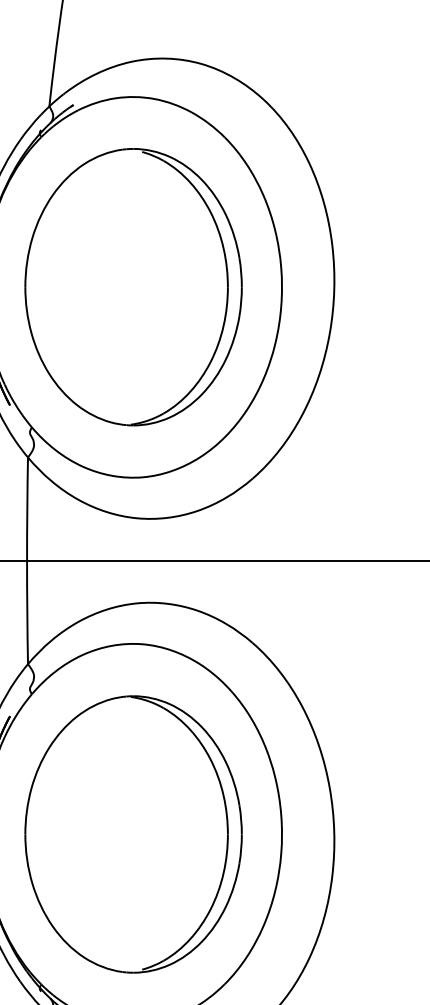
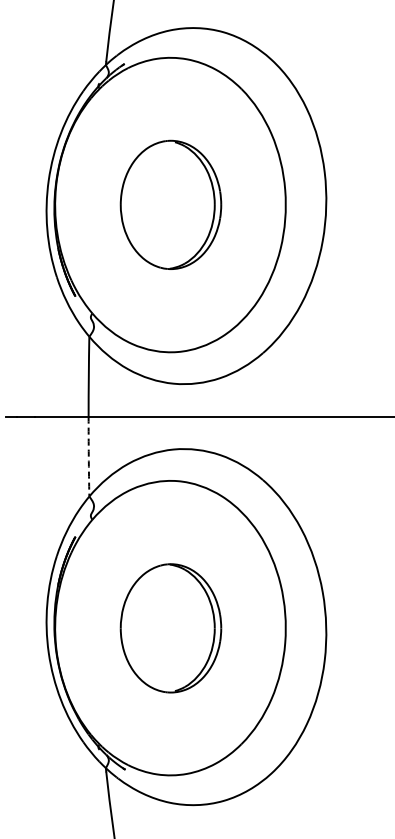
part: (132, 286) -> (170, 204), size x0.6
arc: (26, 612) -> (88, 456), solid -> dashed
part: (132, 834) -> (170, 628), size x0.6

